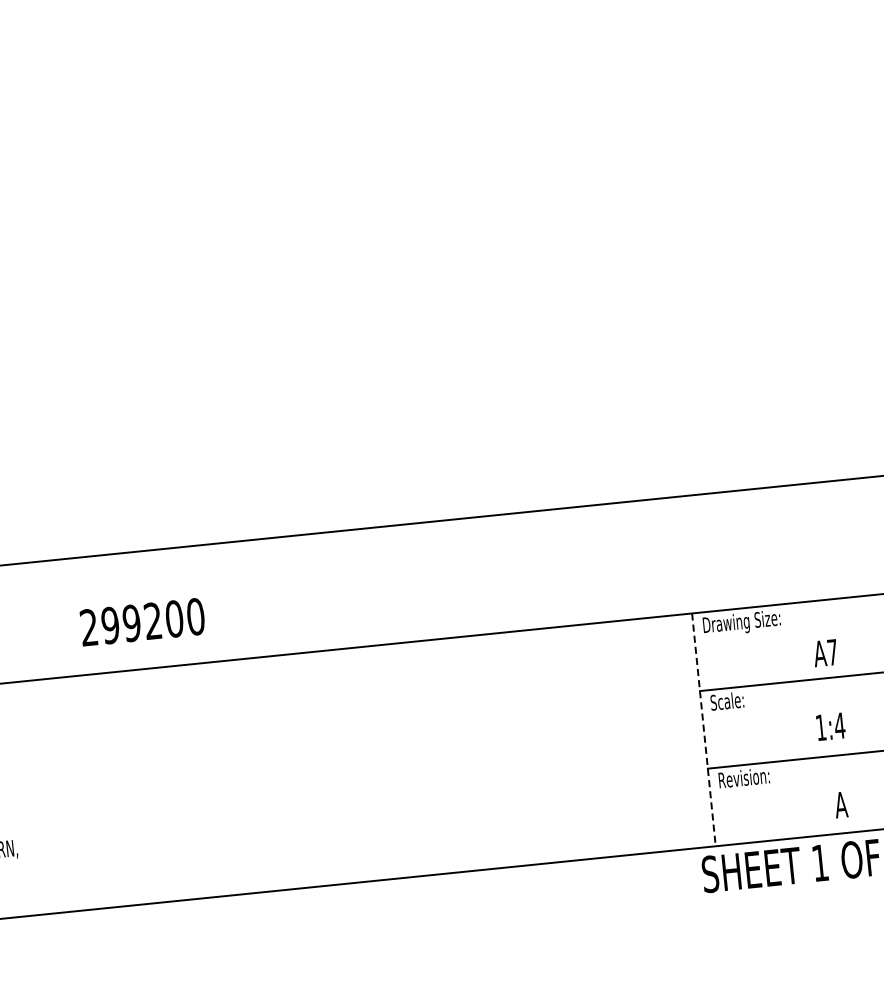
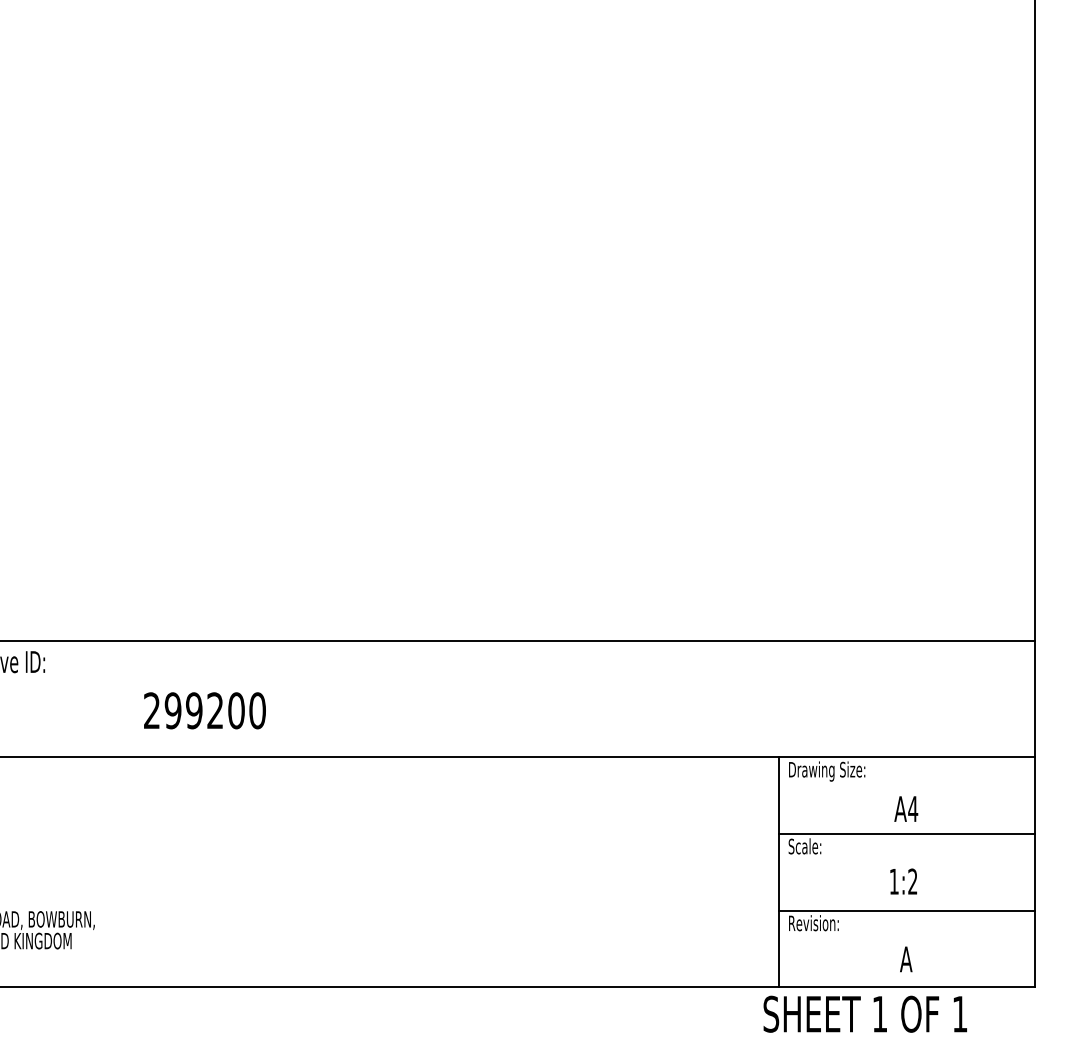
text: (142, 621) -> (204, 710), moved
text: (833, 651) -> (913, 808), A7 -> A4
text: (839, 725) -> (912, 881), 1:4 -> 1:2
line: (704, 730) -> (779, 872), dashed -> solid

